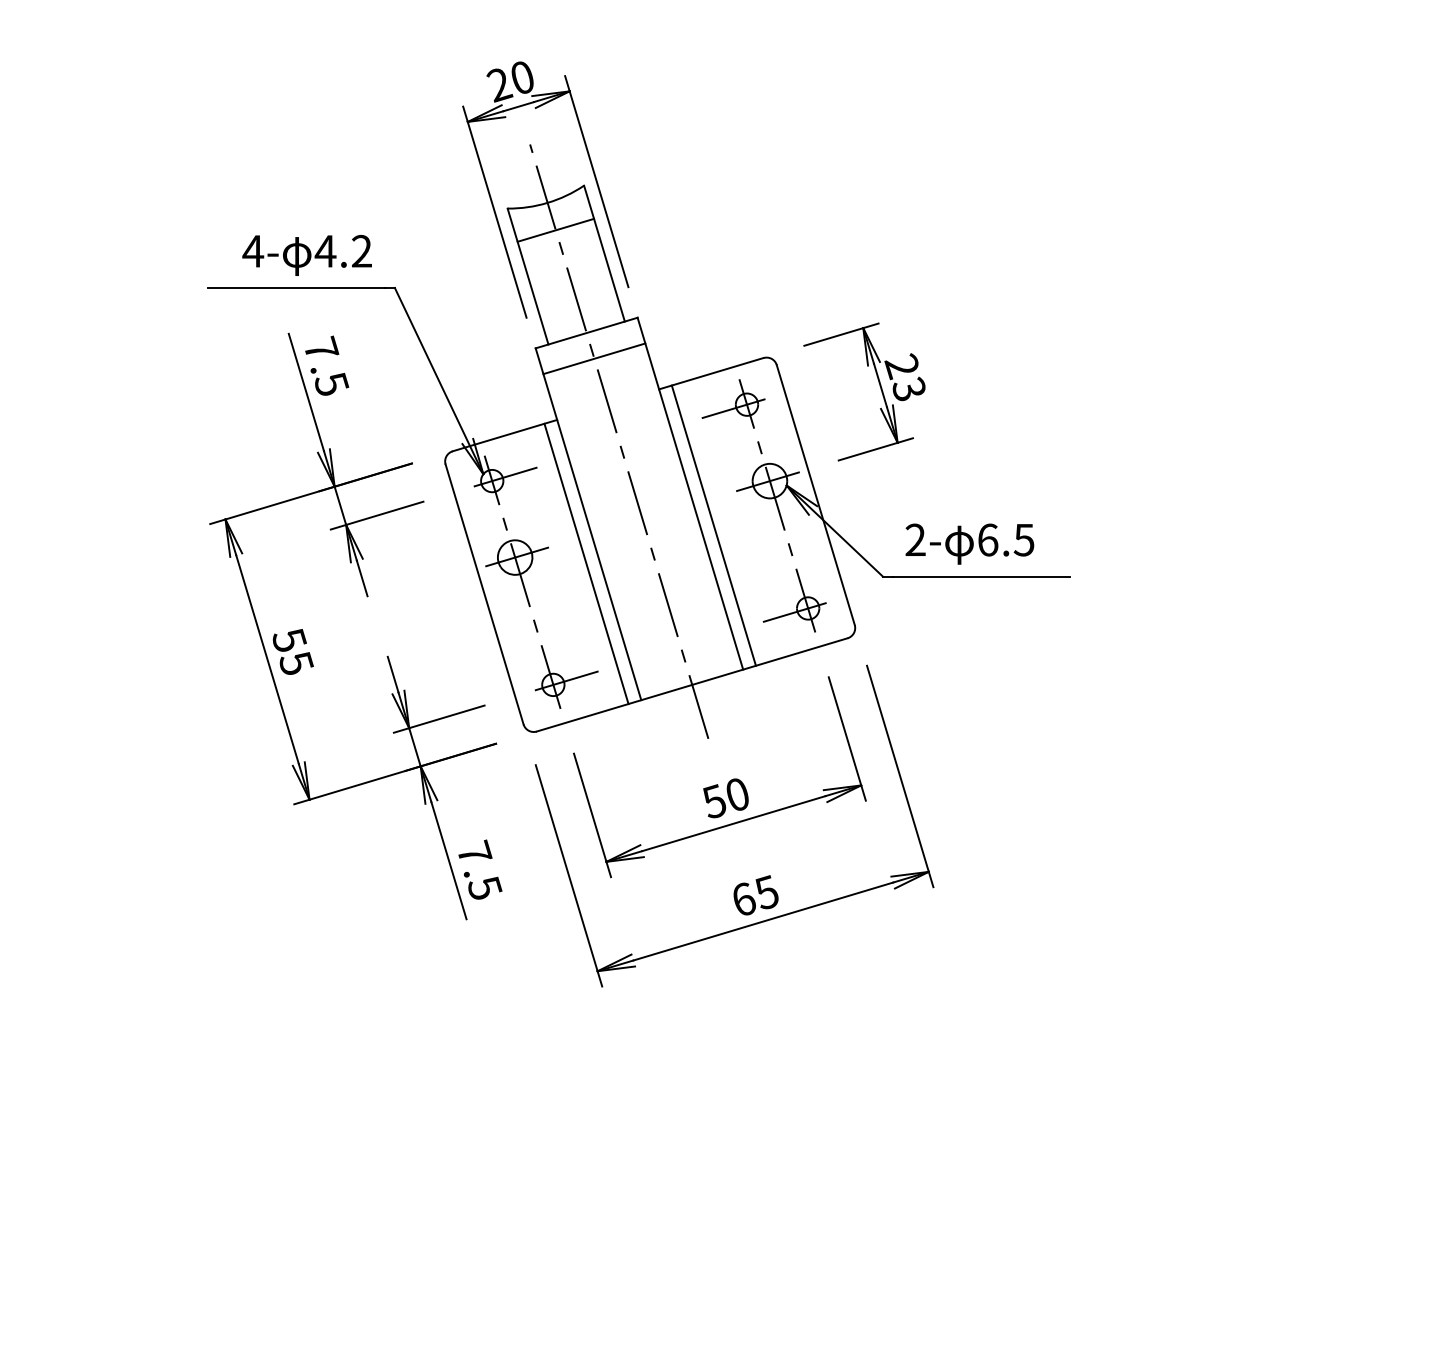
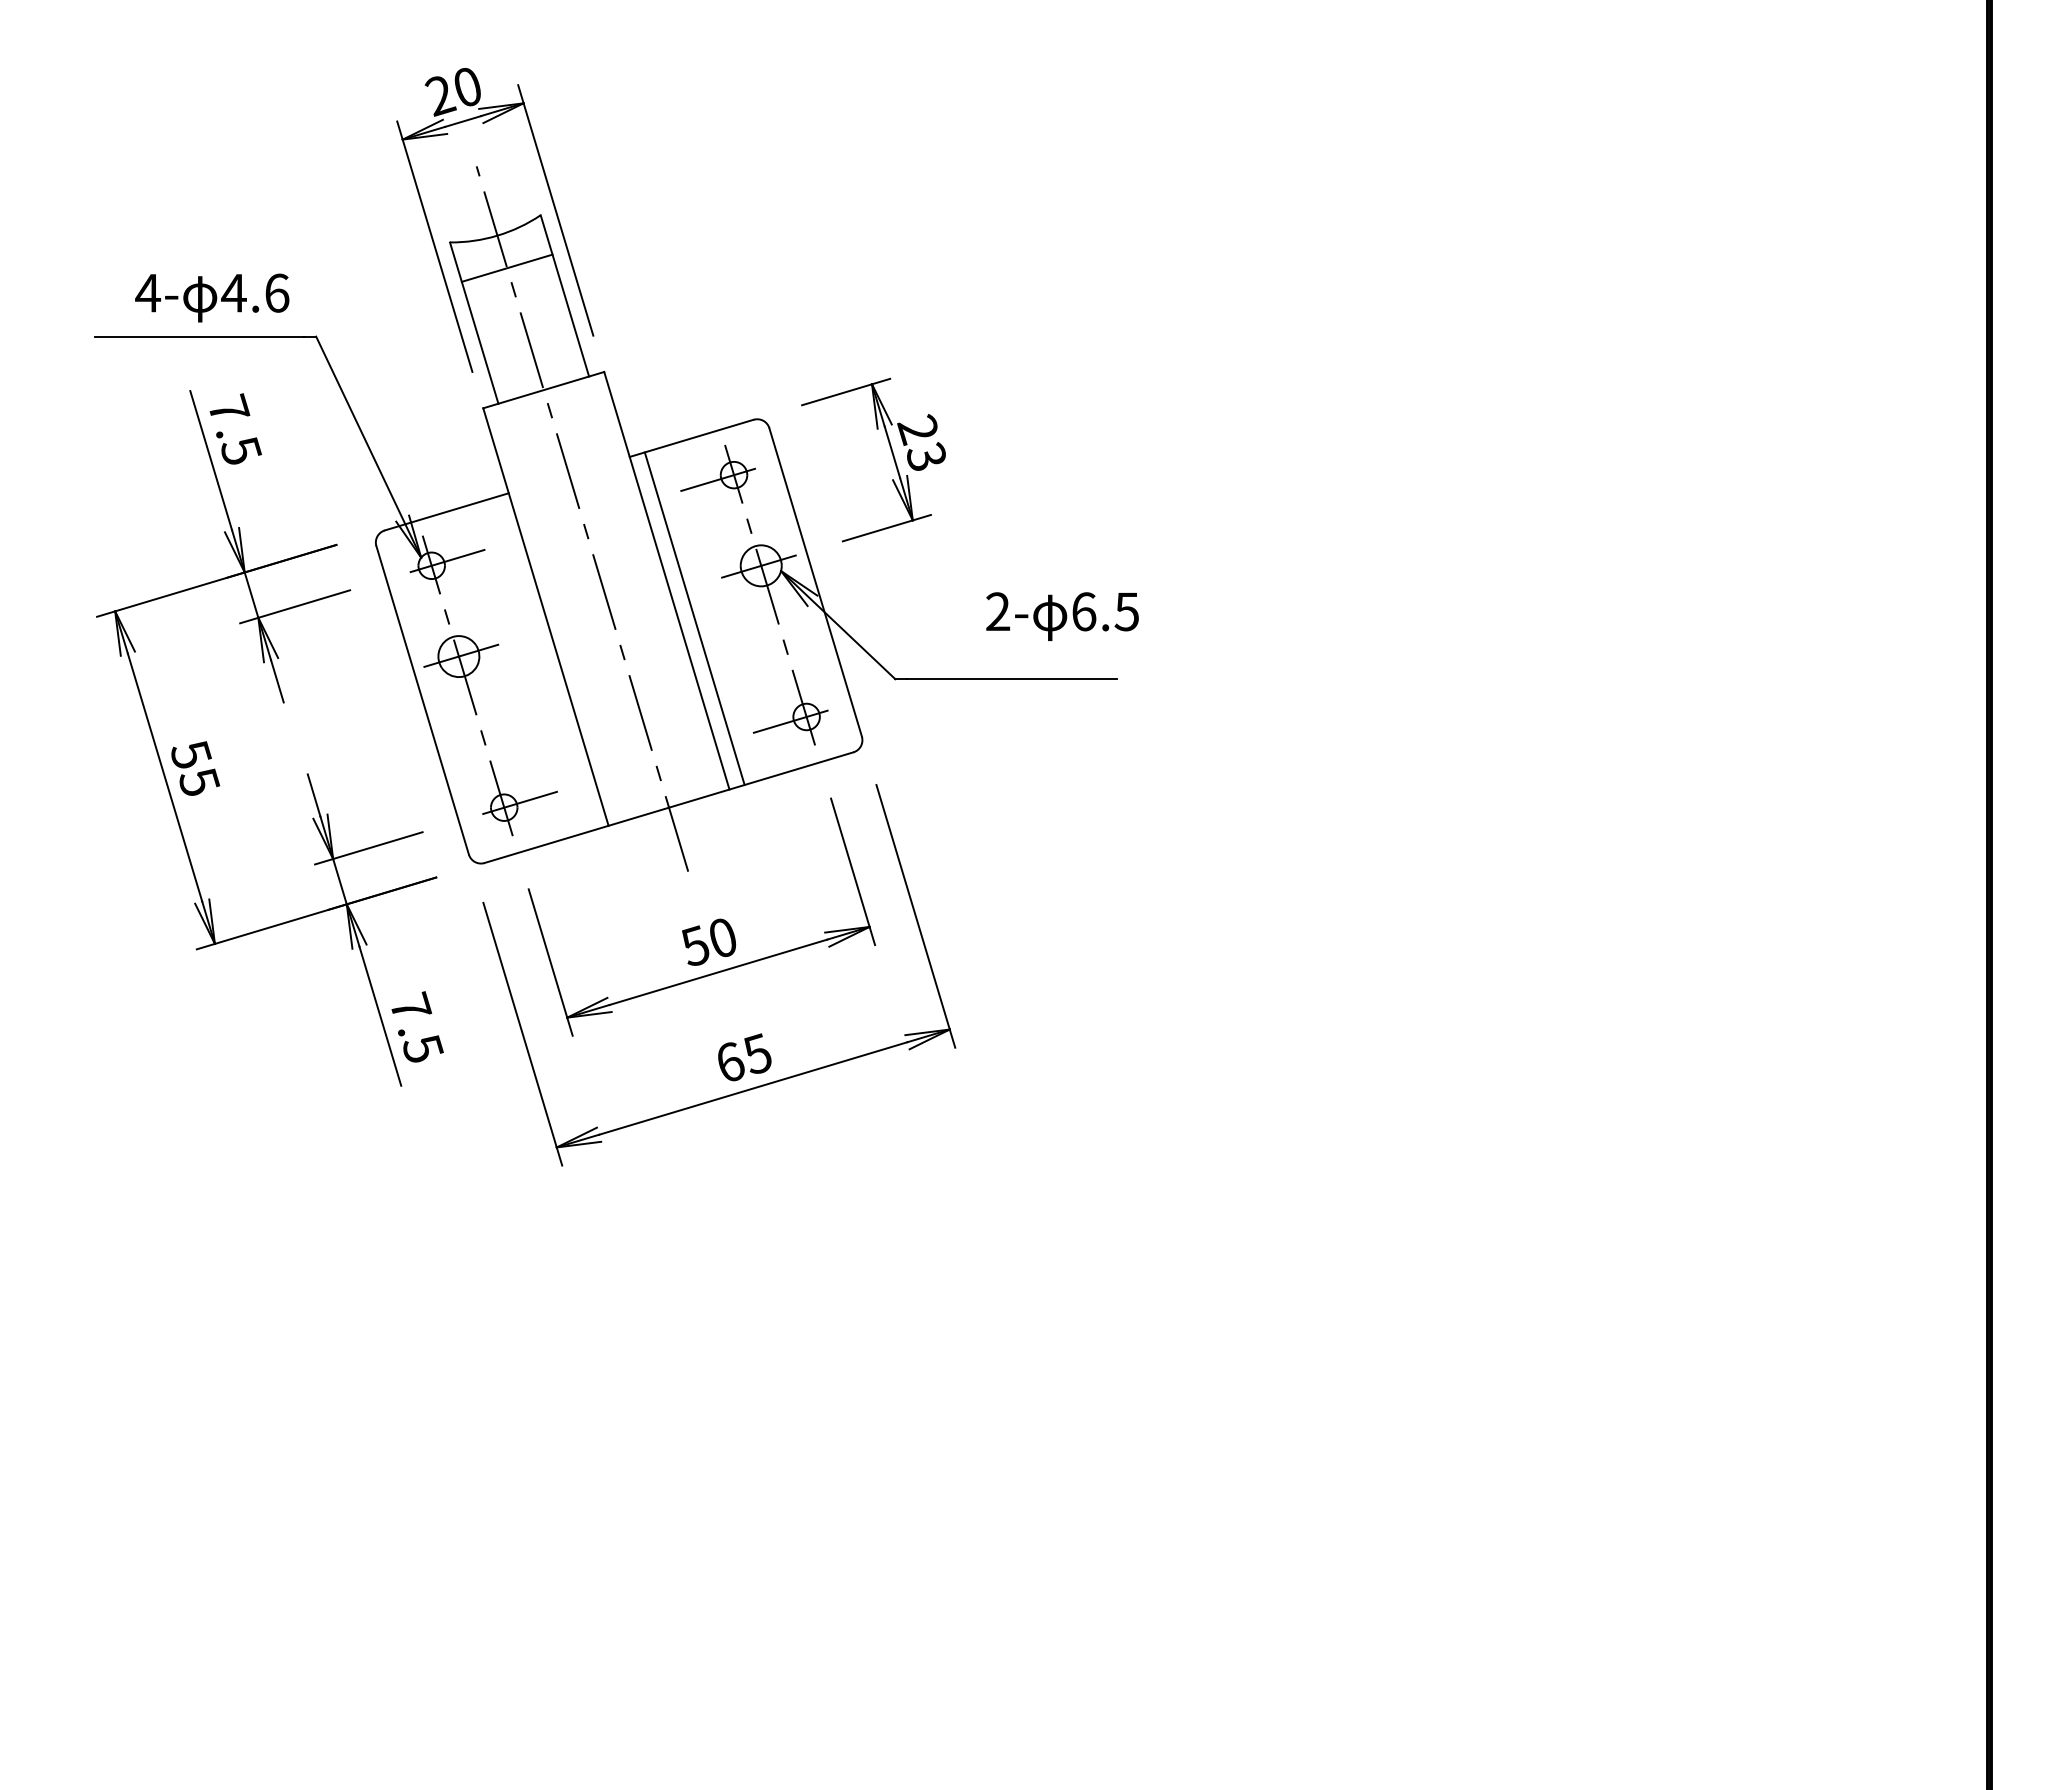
text: (362, 250) -> (277, 292), 4.2 -> 4.6
line: (594, 358) -> (552, 420), removed
text: (969, 544) -> (1062, 616), moved
line: (586, 563) -> (543, 663), removed

